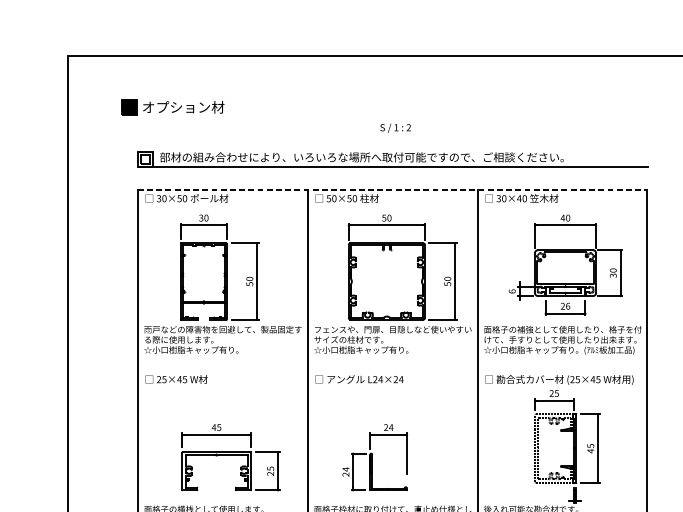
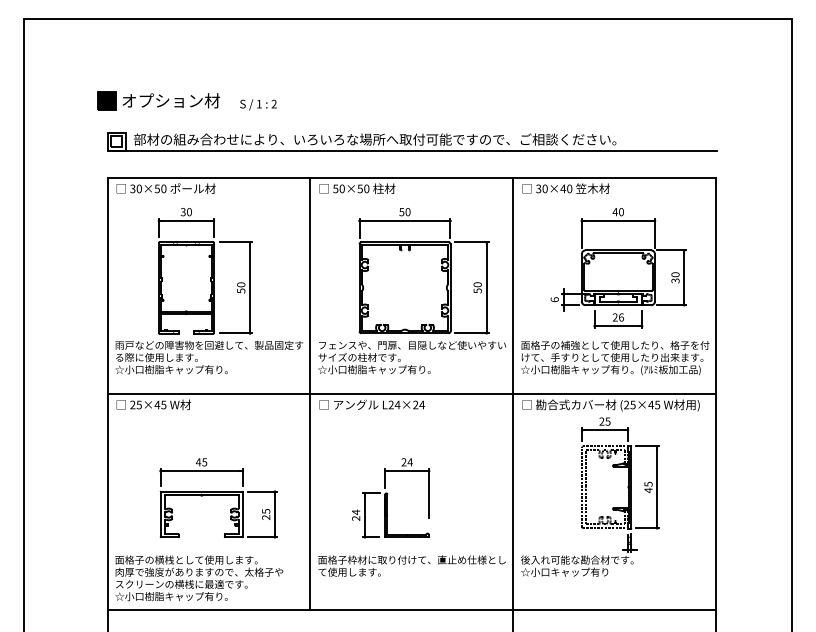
part: (172, 107) -> (158, 100), moved
text: (395, 128) -> (258, 104), moved
line: (393, 189) -> (412, 178), dashed -> solid
line: (392, 370) -> (411, 394), added

